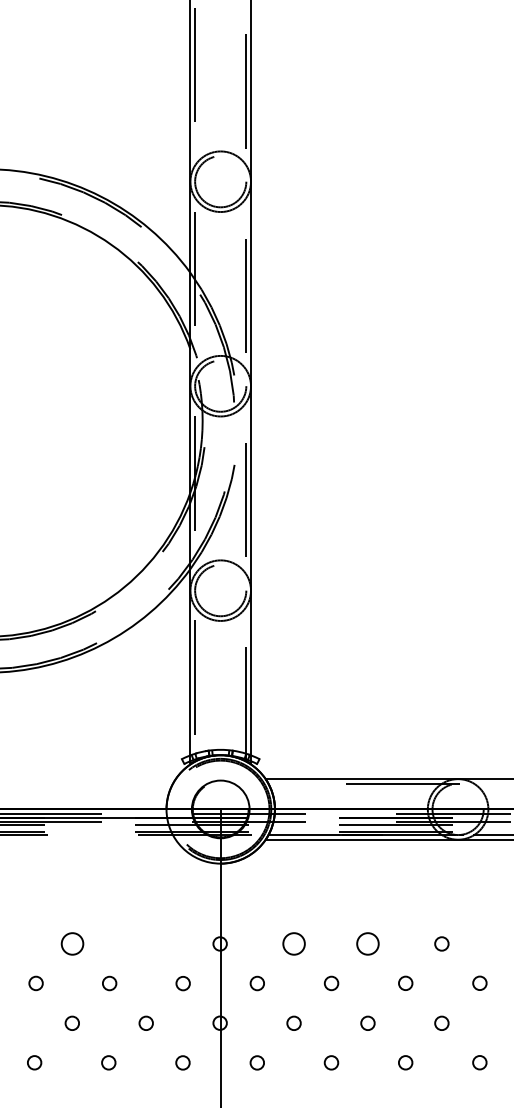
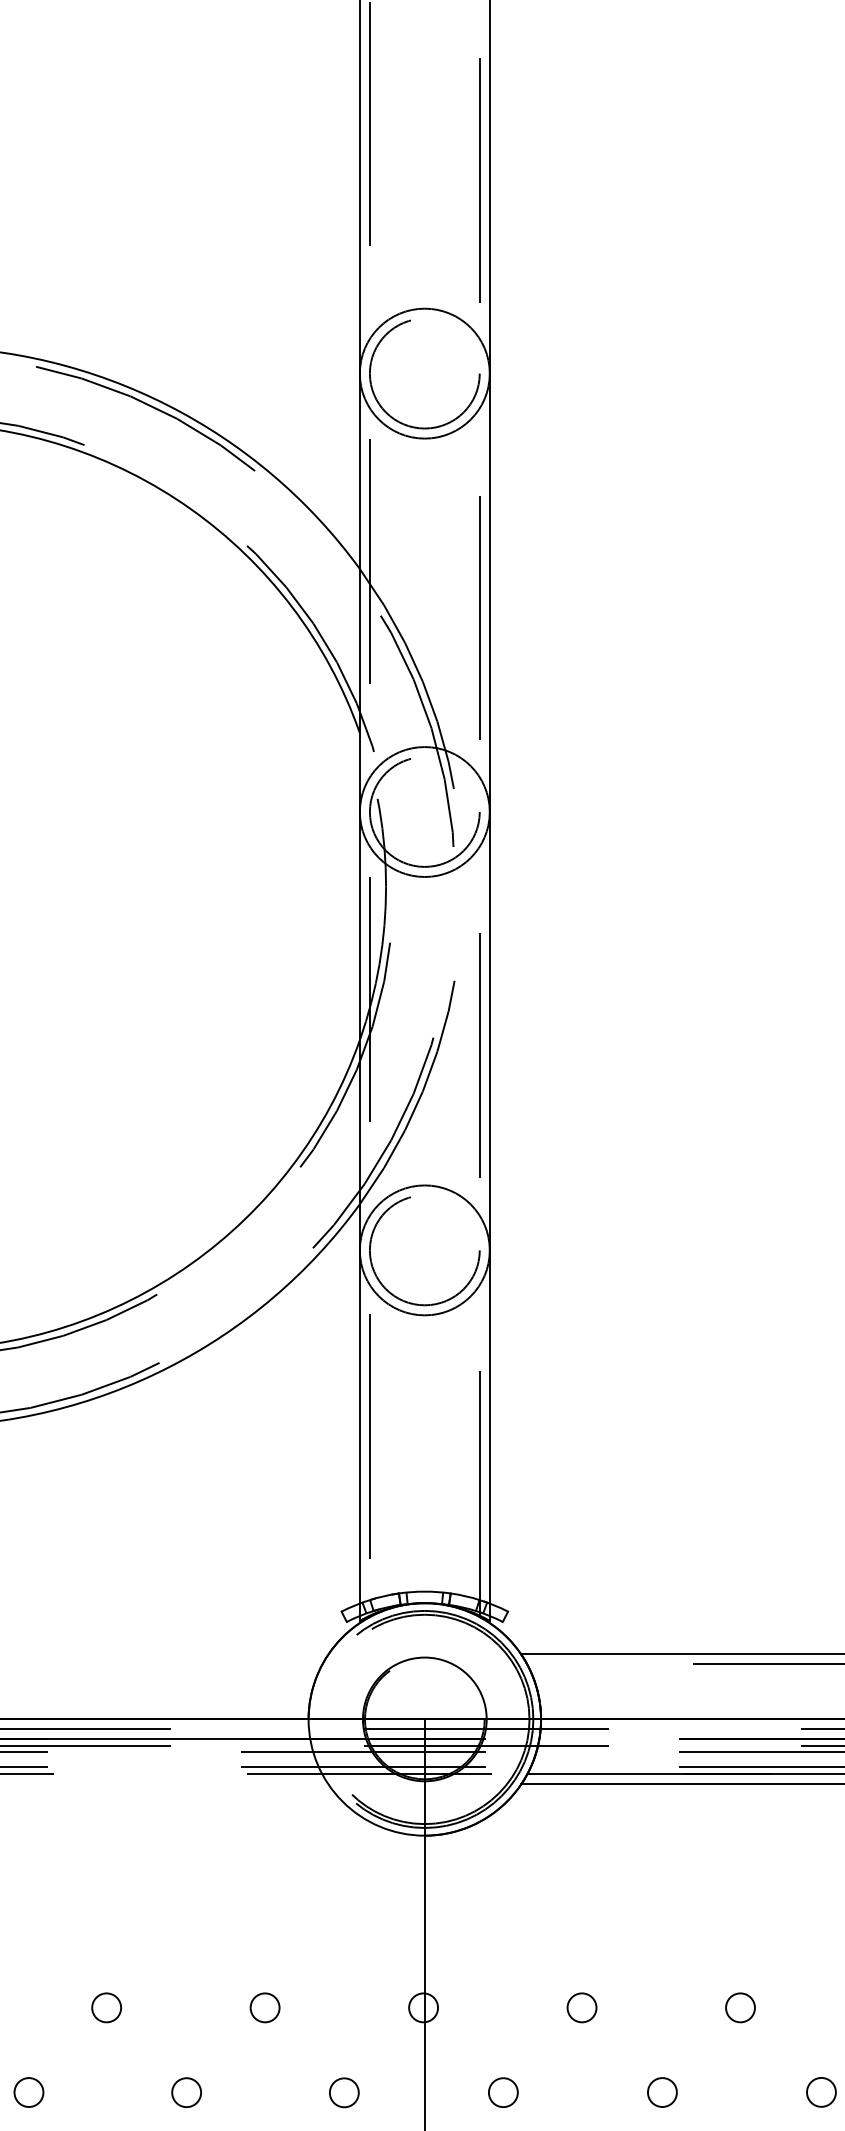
circle: (71, 943) -> (104, 2006), size x0.62
circle: (145, 943) -> (263, 2006), added
circle: (293, 943) -> (580, 2006), size x0.62
circle: (367, 943) -> (739, 2006), size x0.62

